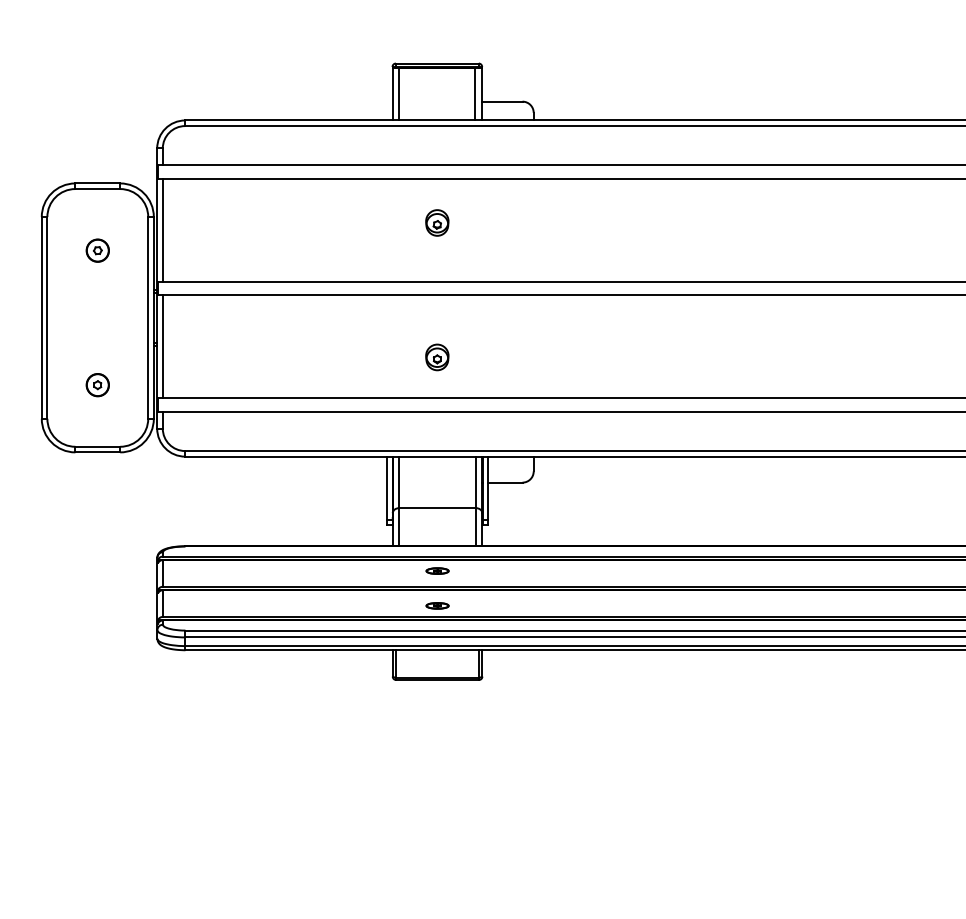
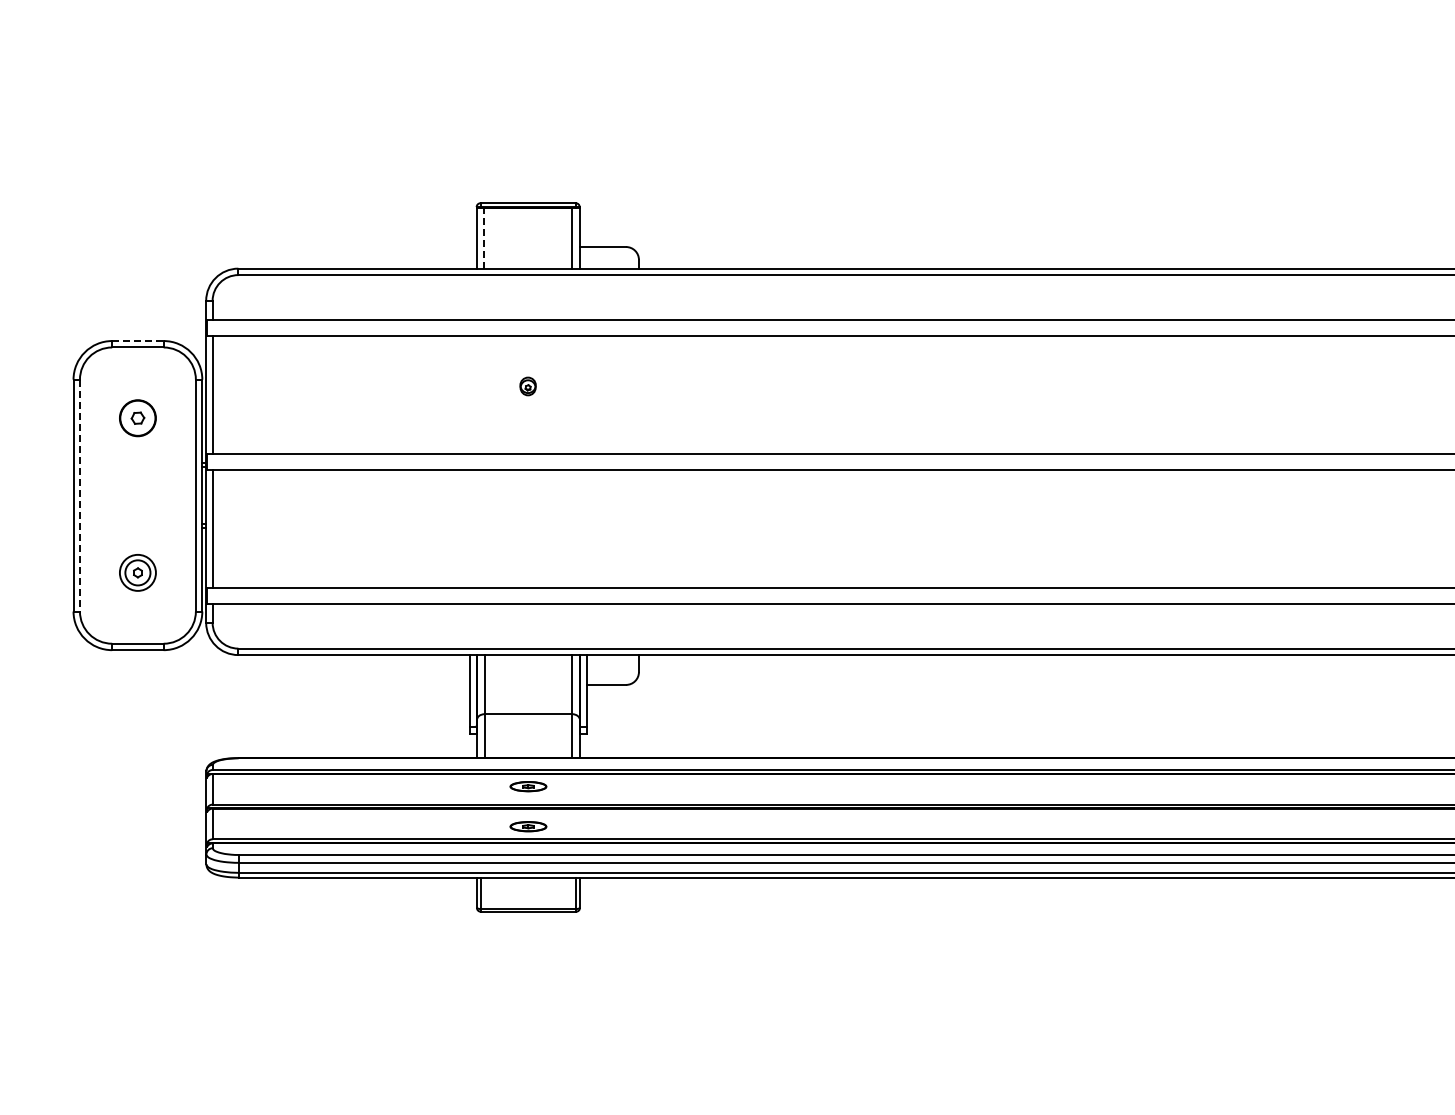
line: (399, 94) -> (484, 238), solid -> dashed
line: (97, 183) -> (137, 341), solid -> dashed
part: (436, 222) -> (527, 386), size x0.6
part: (97, 250) -> (137, 418), size x1.4
line: (46, 317) -> (79, 495), solid -> dashed
part: (436, 356) -> (527, 540), removed
circle: (97, 384) -> (137, 572), size x1.4
part: (437, 570) -> (528, 786), size x1.4
part: (437, 605) -> (528, 826), size x1.4

